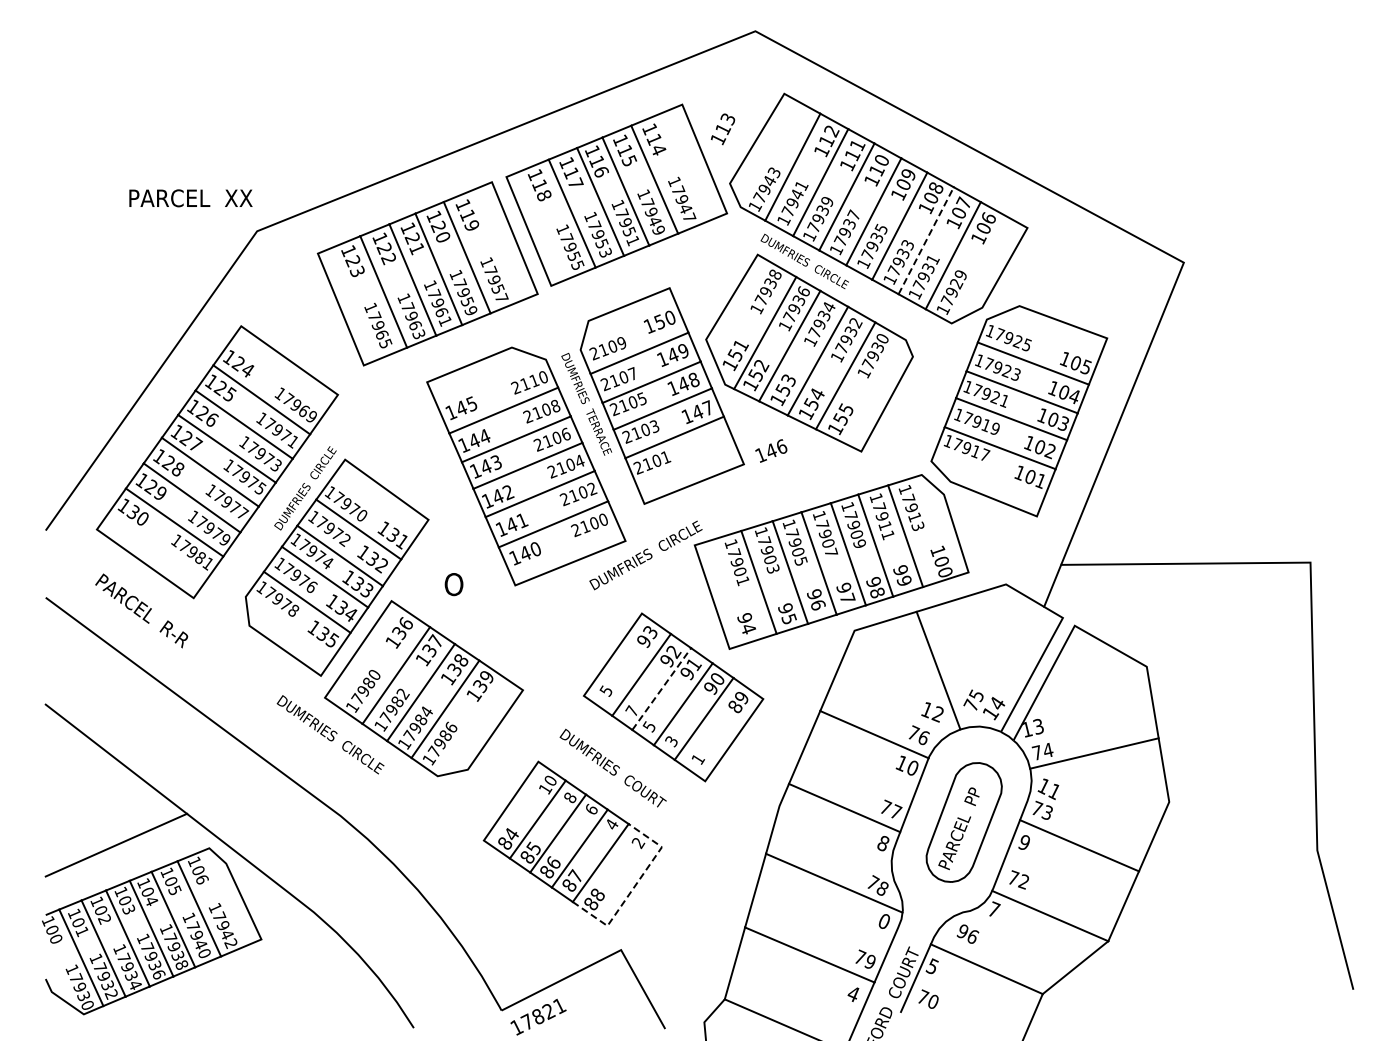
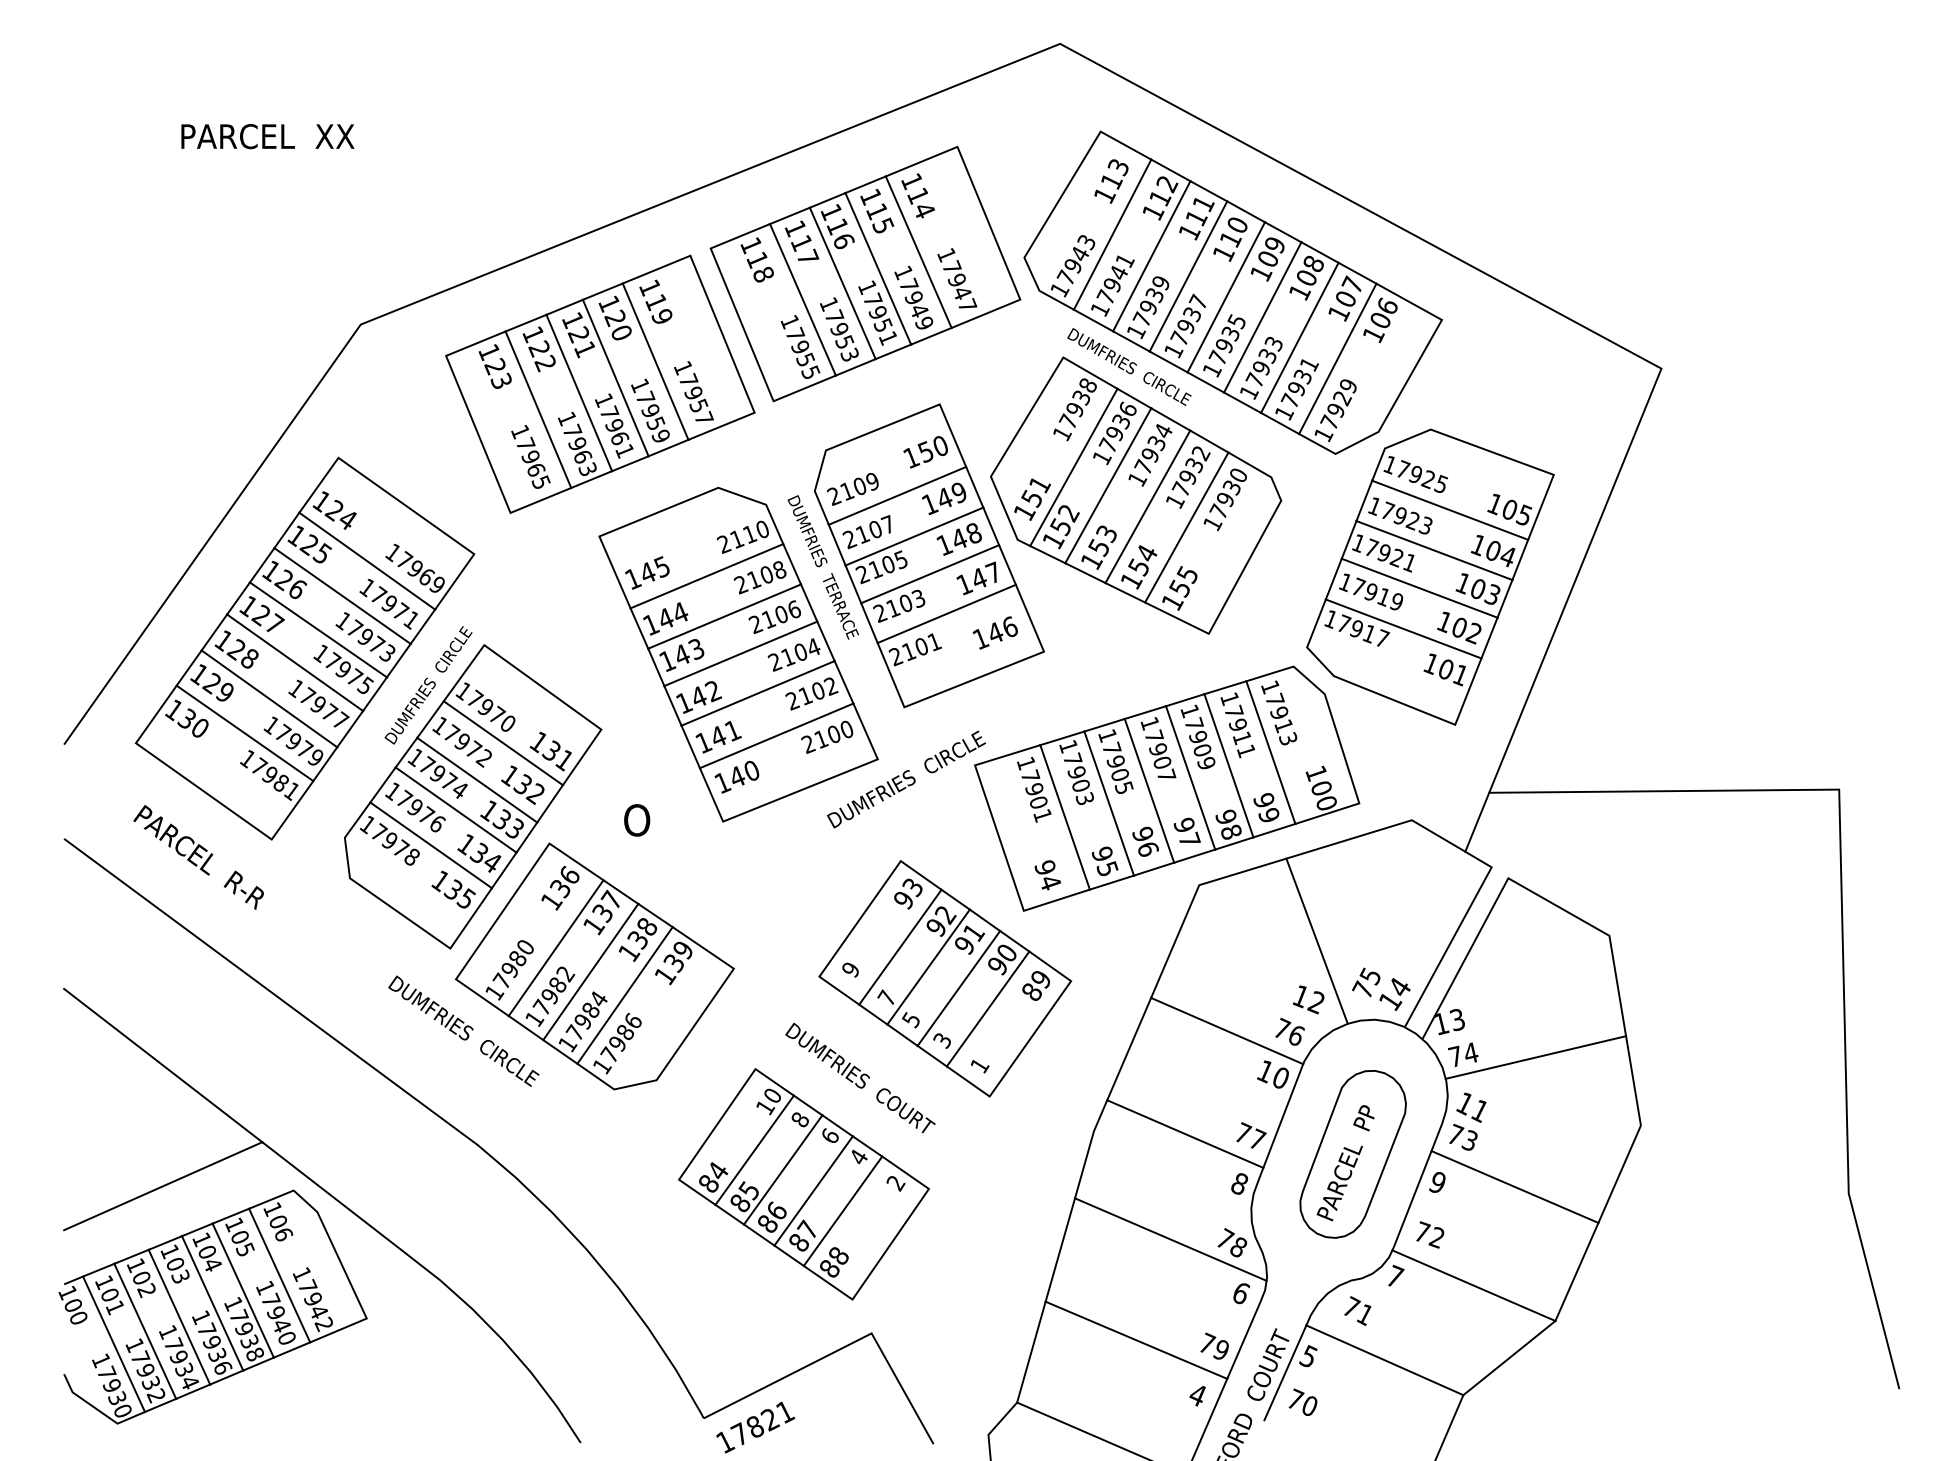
text: (723, 129) -> (1112, 181), moved
text: (190, 198) -> (267, 136), moved
line: (926, 240) -> (1300, 337), dashed -> solid
text: (771, 450) -> (995, 632), moved
line: (662, 688) -> (929, 966), dashed -> solid
text: (605, 690) -> (849, 969), 5 -> 9
line: (634, 887) -> (890, 1245), dashed -> solid
text: (884, 921) -> (1241, 1293), 0 -> 6
text: (967, 933) -> (1357, 1310), 96 -> 71

